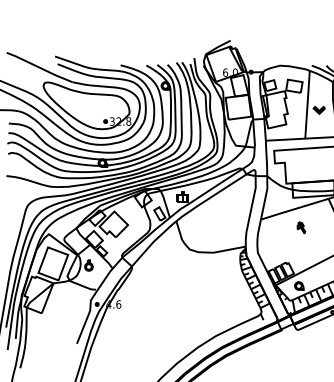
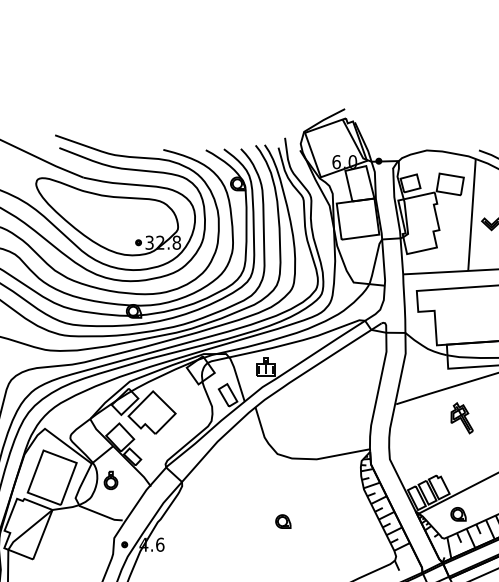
part: (301, 227) -> (462, 417), size x1.67
part: (193, 290) -> (283, 521), added

